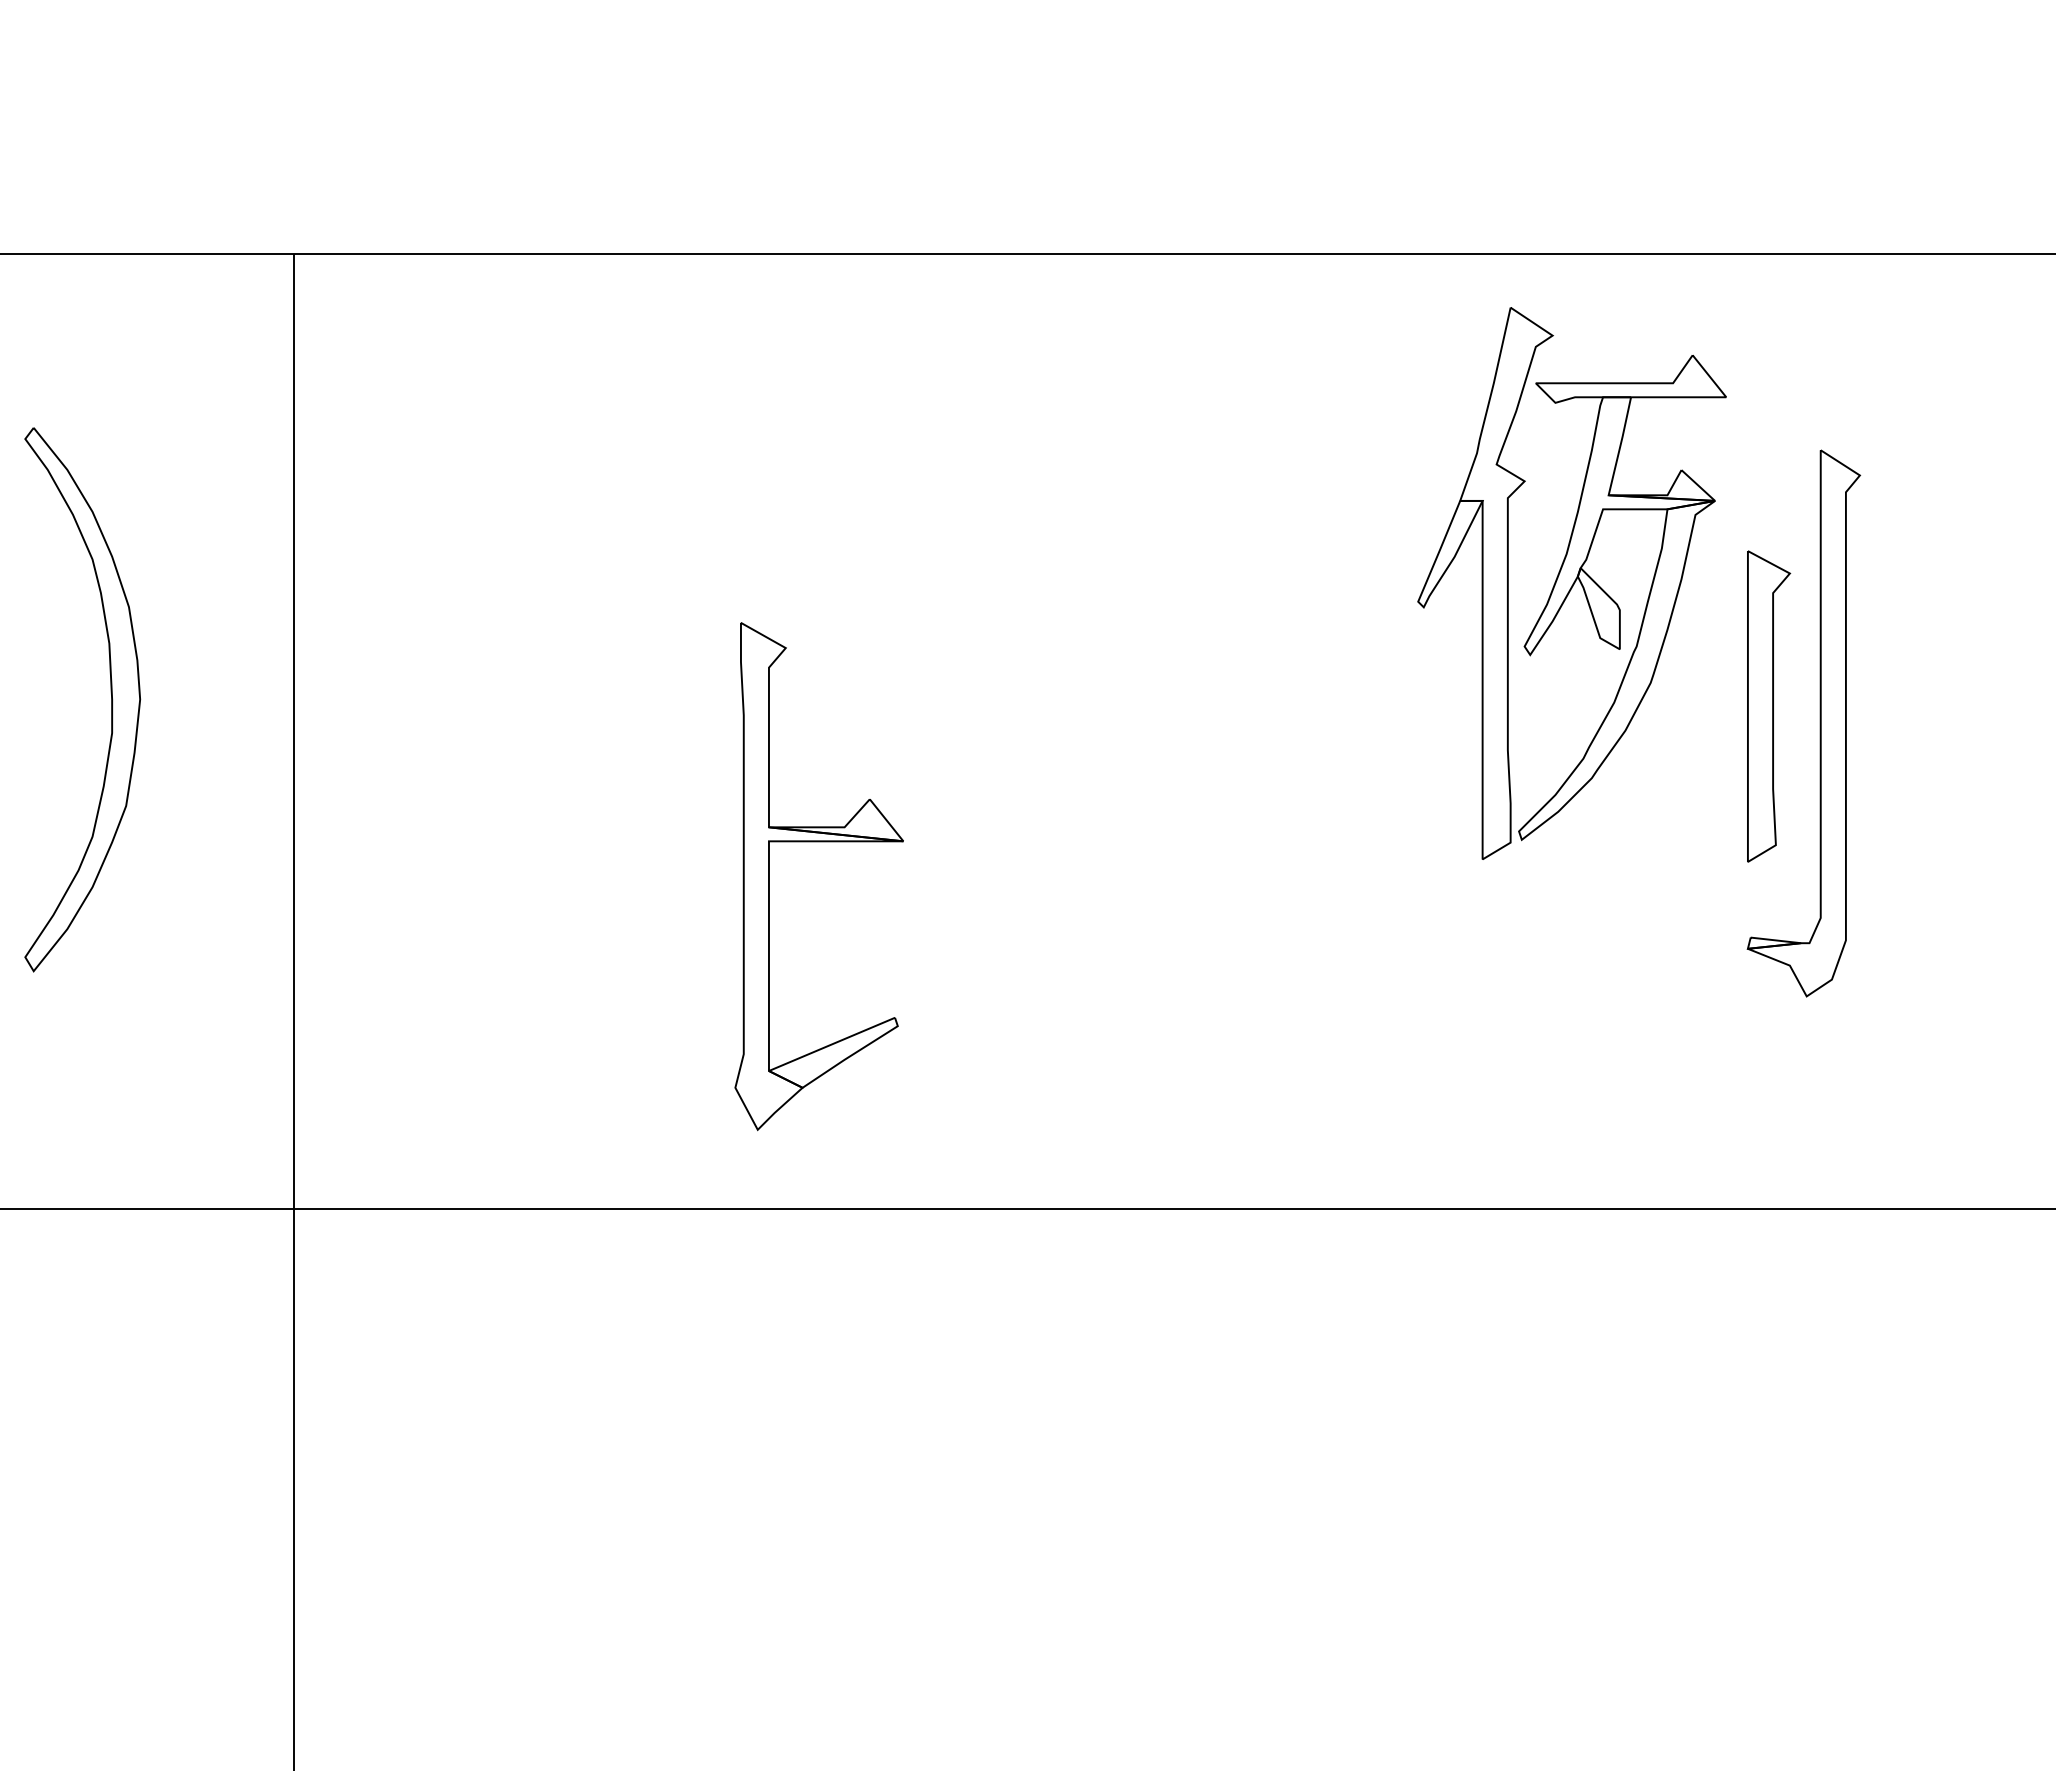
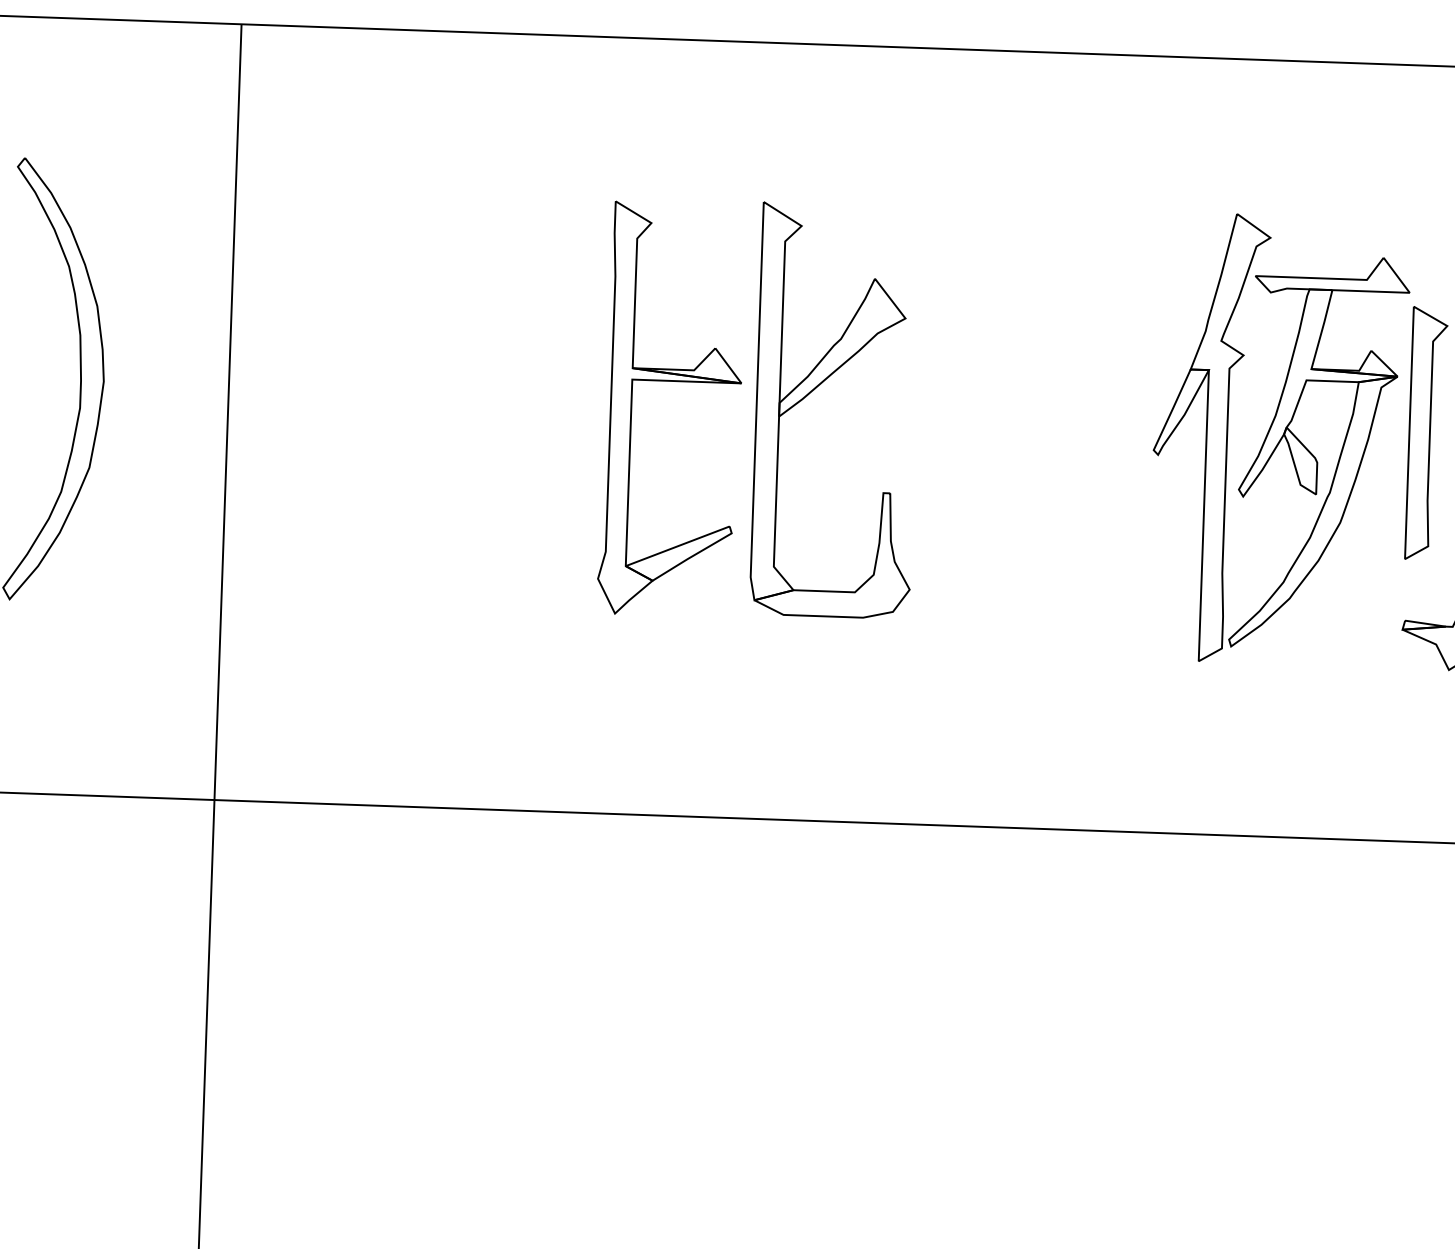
part: (1571, 583) -> (1278, 439), moved
part: (1016, 677) -> (816, 388), added
part: (818, 842) -> (672, 381), moved

